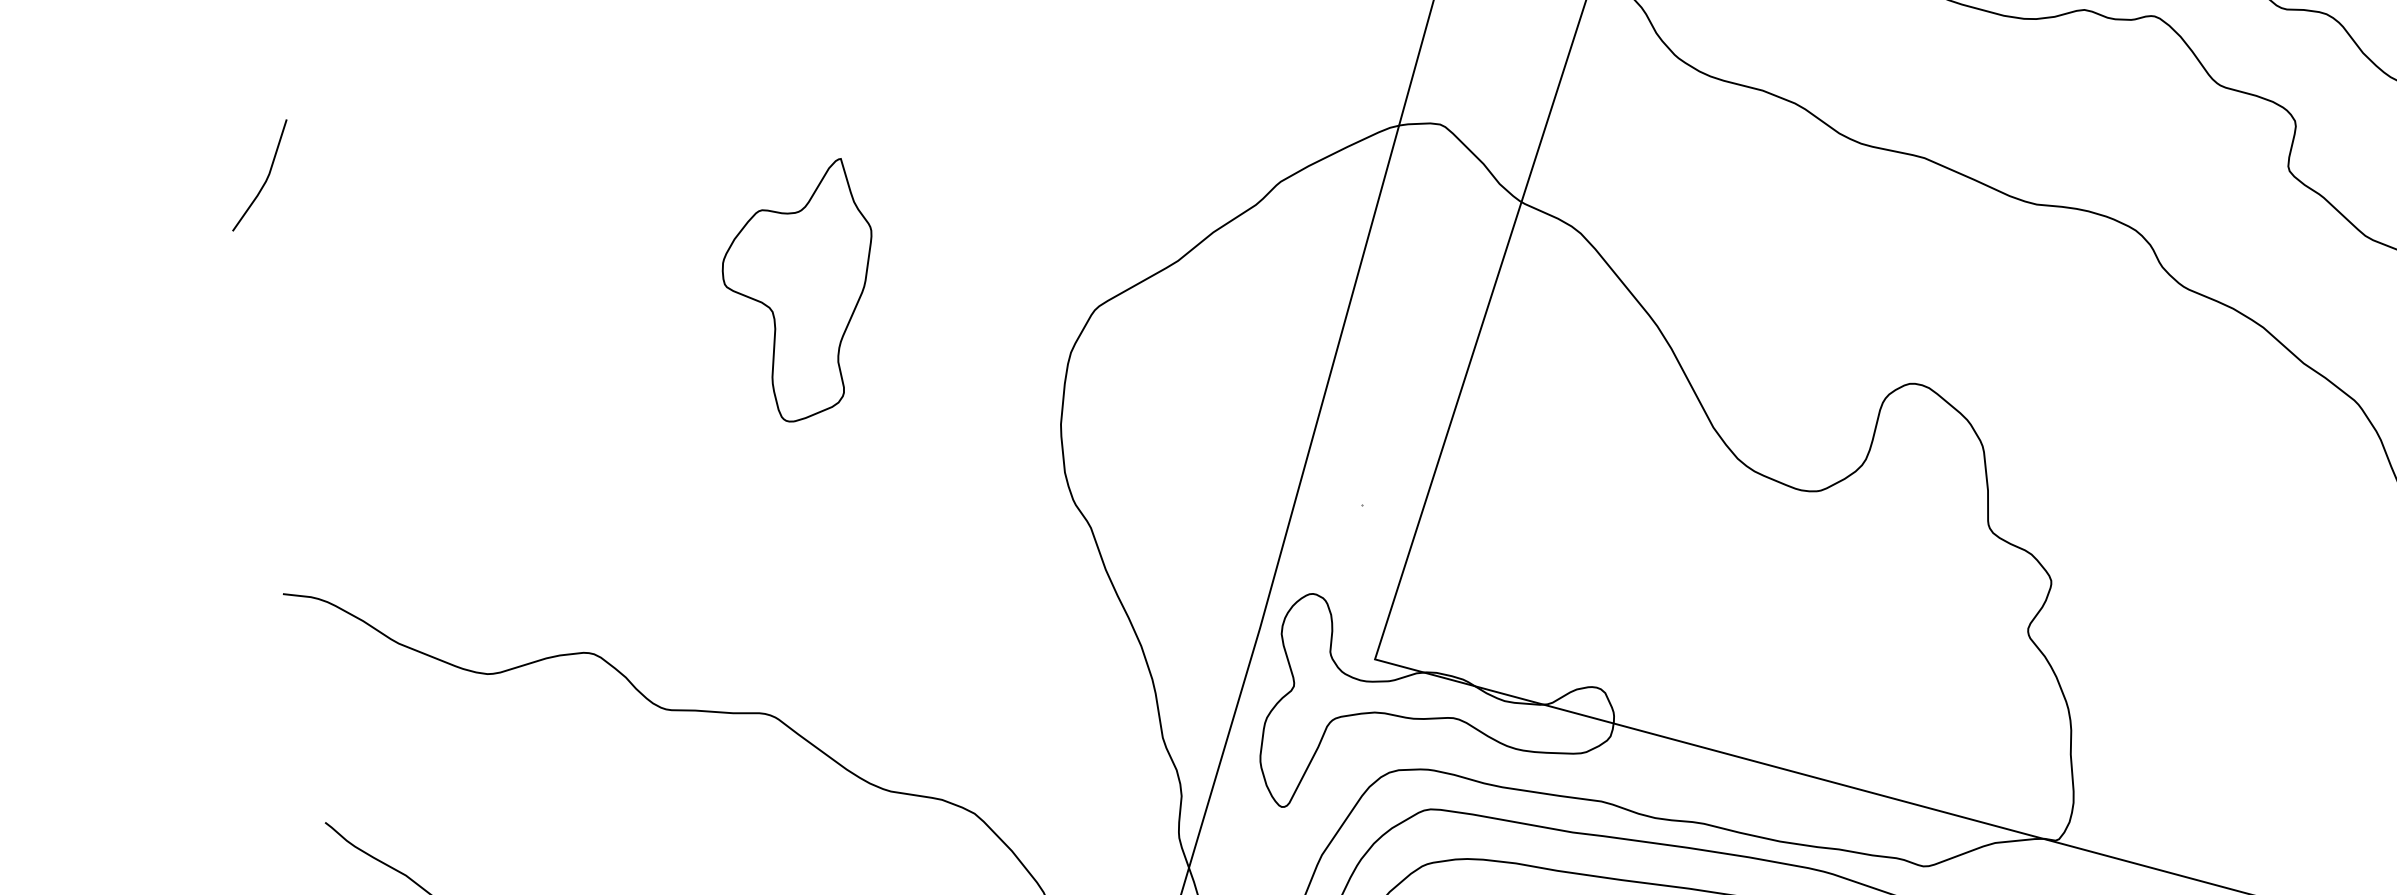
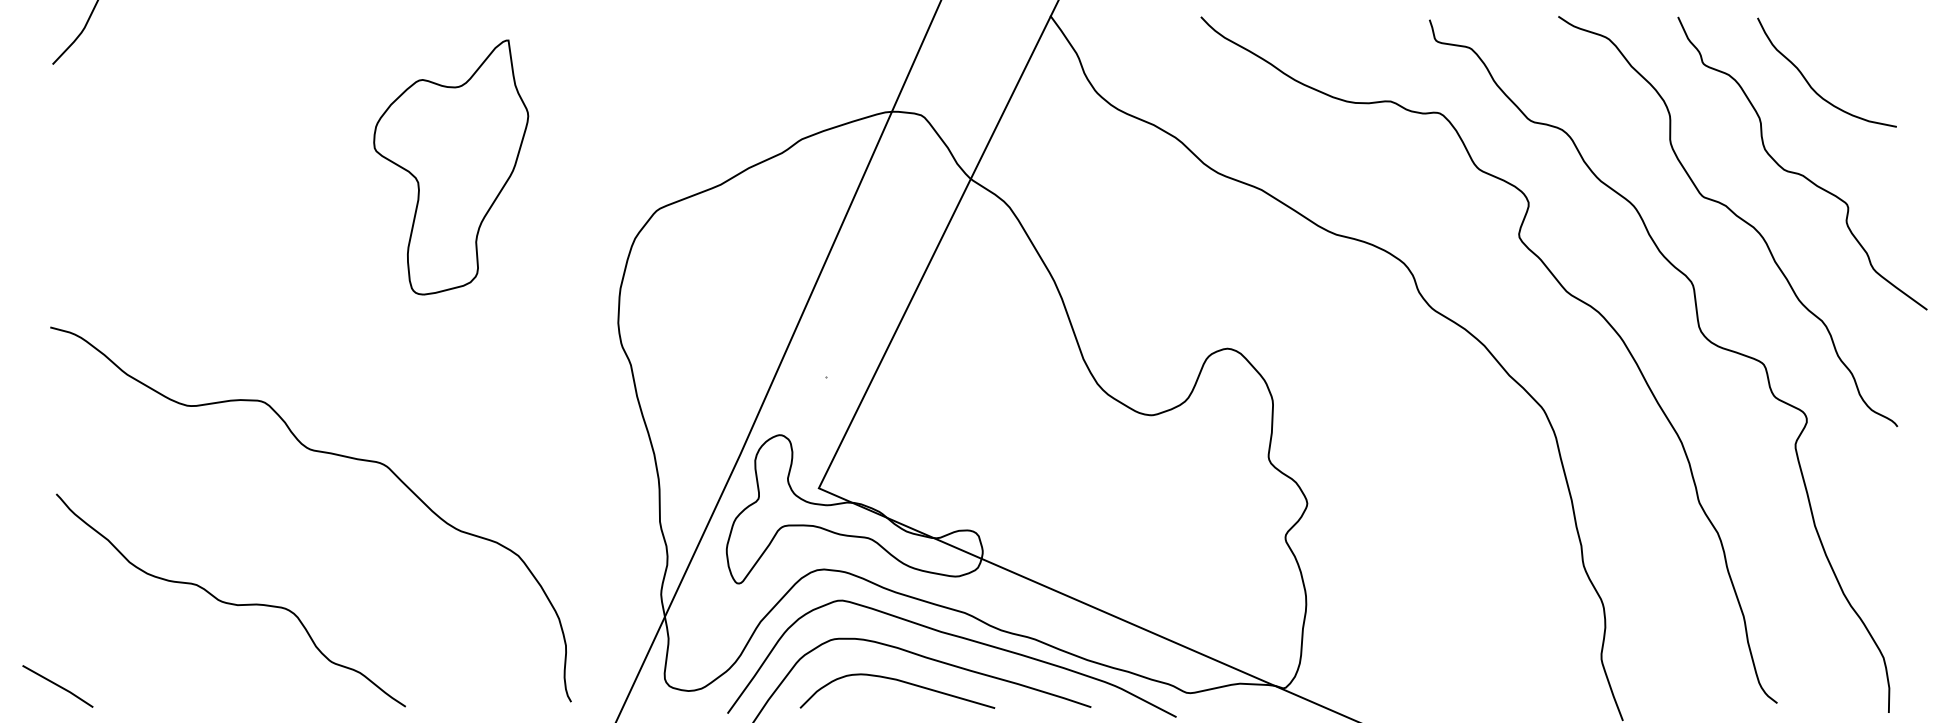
part: (801, 292) -> (450, 167), size x1.4

